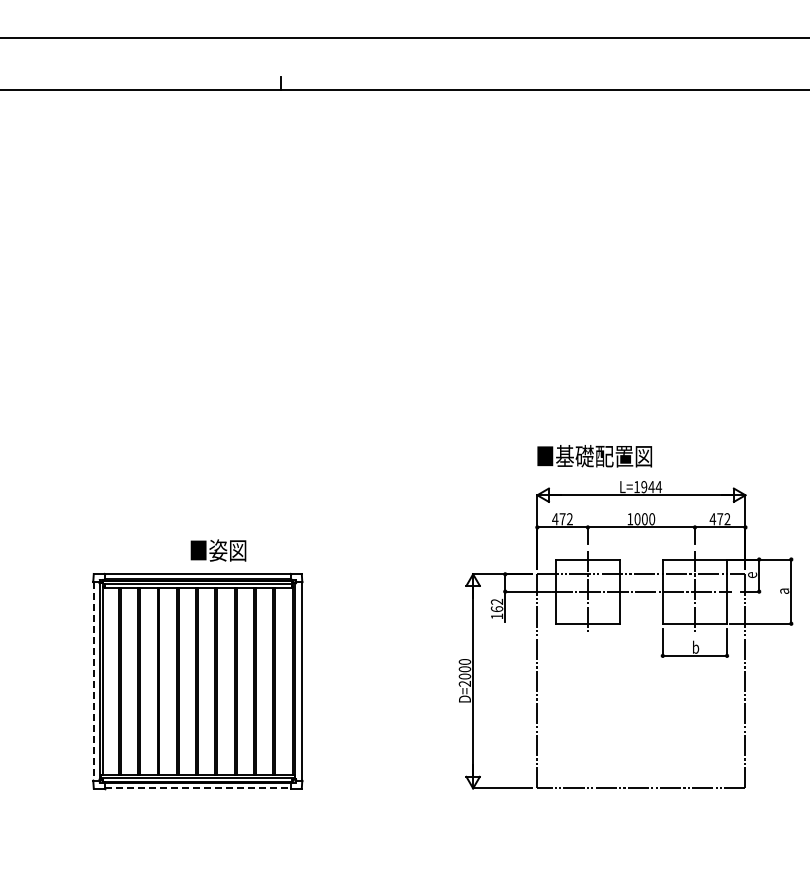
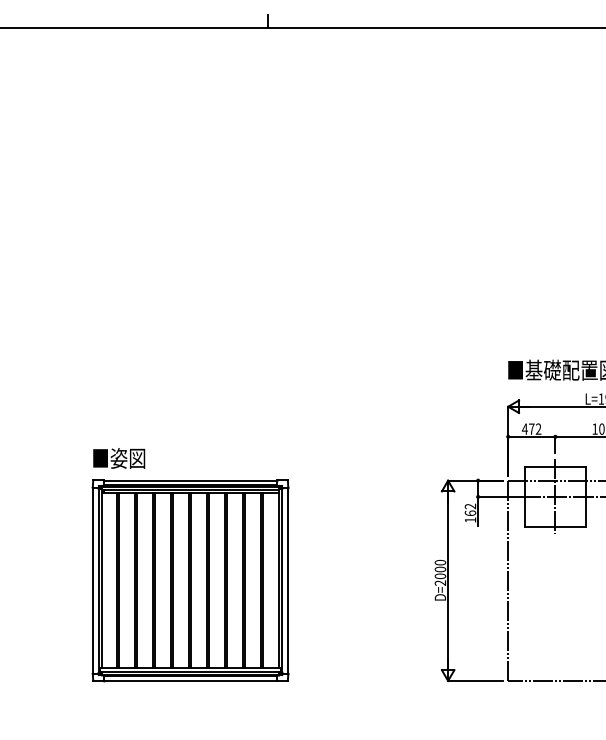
text: (218, 550) -> (119, 458), moved
line: (93, 681) -> (93, 580), dashed -> solid
line: (197, 788) -> (190, 681), dashed -> solid

